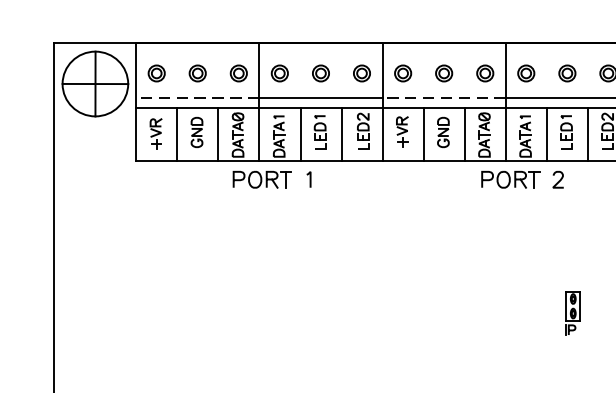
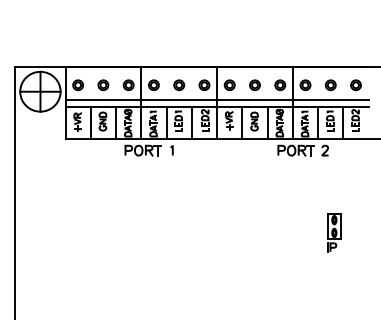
line: (197, 98) -> (103, 100), dashed -> solid
line: (444, 98) -> (255, 100), dashed -> solid
part: (573, 312) -> (334, 232), size x1.43

